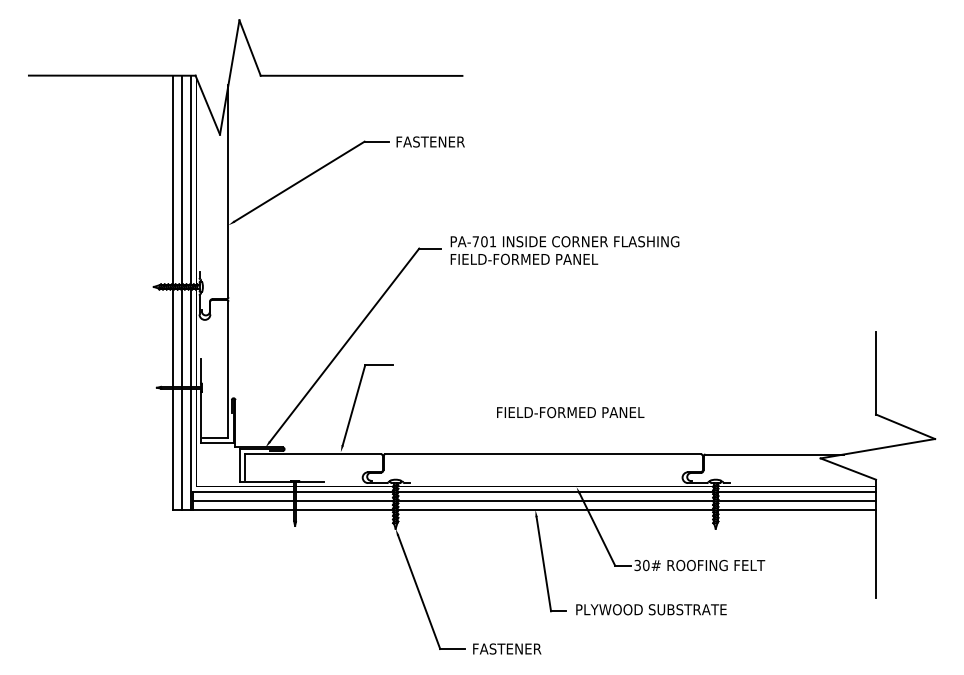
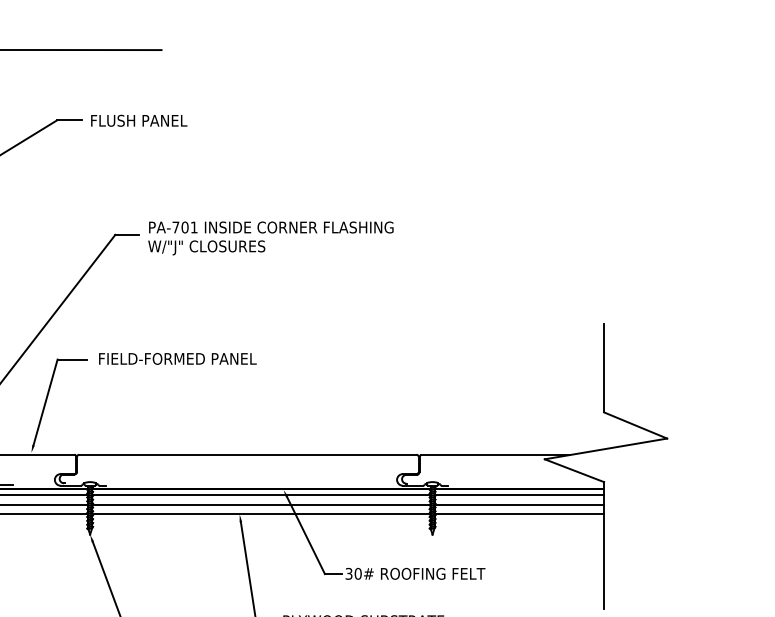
text: (444, 141) -> (142, 120), FASTENER -> FLUSH PANEL
text: (524, 260) -> (227, 247), FIELD-FORMED PANEL -> W/"J" CLOSURES
text: (570, 412) -> (177, 358), moved

